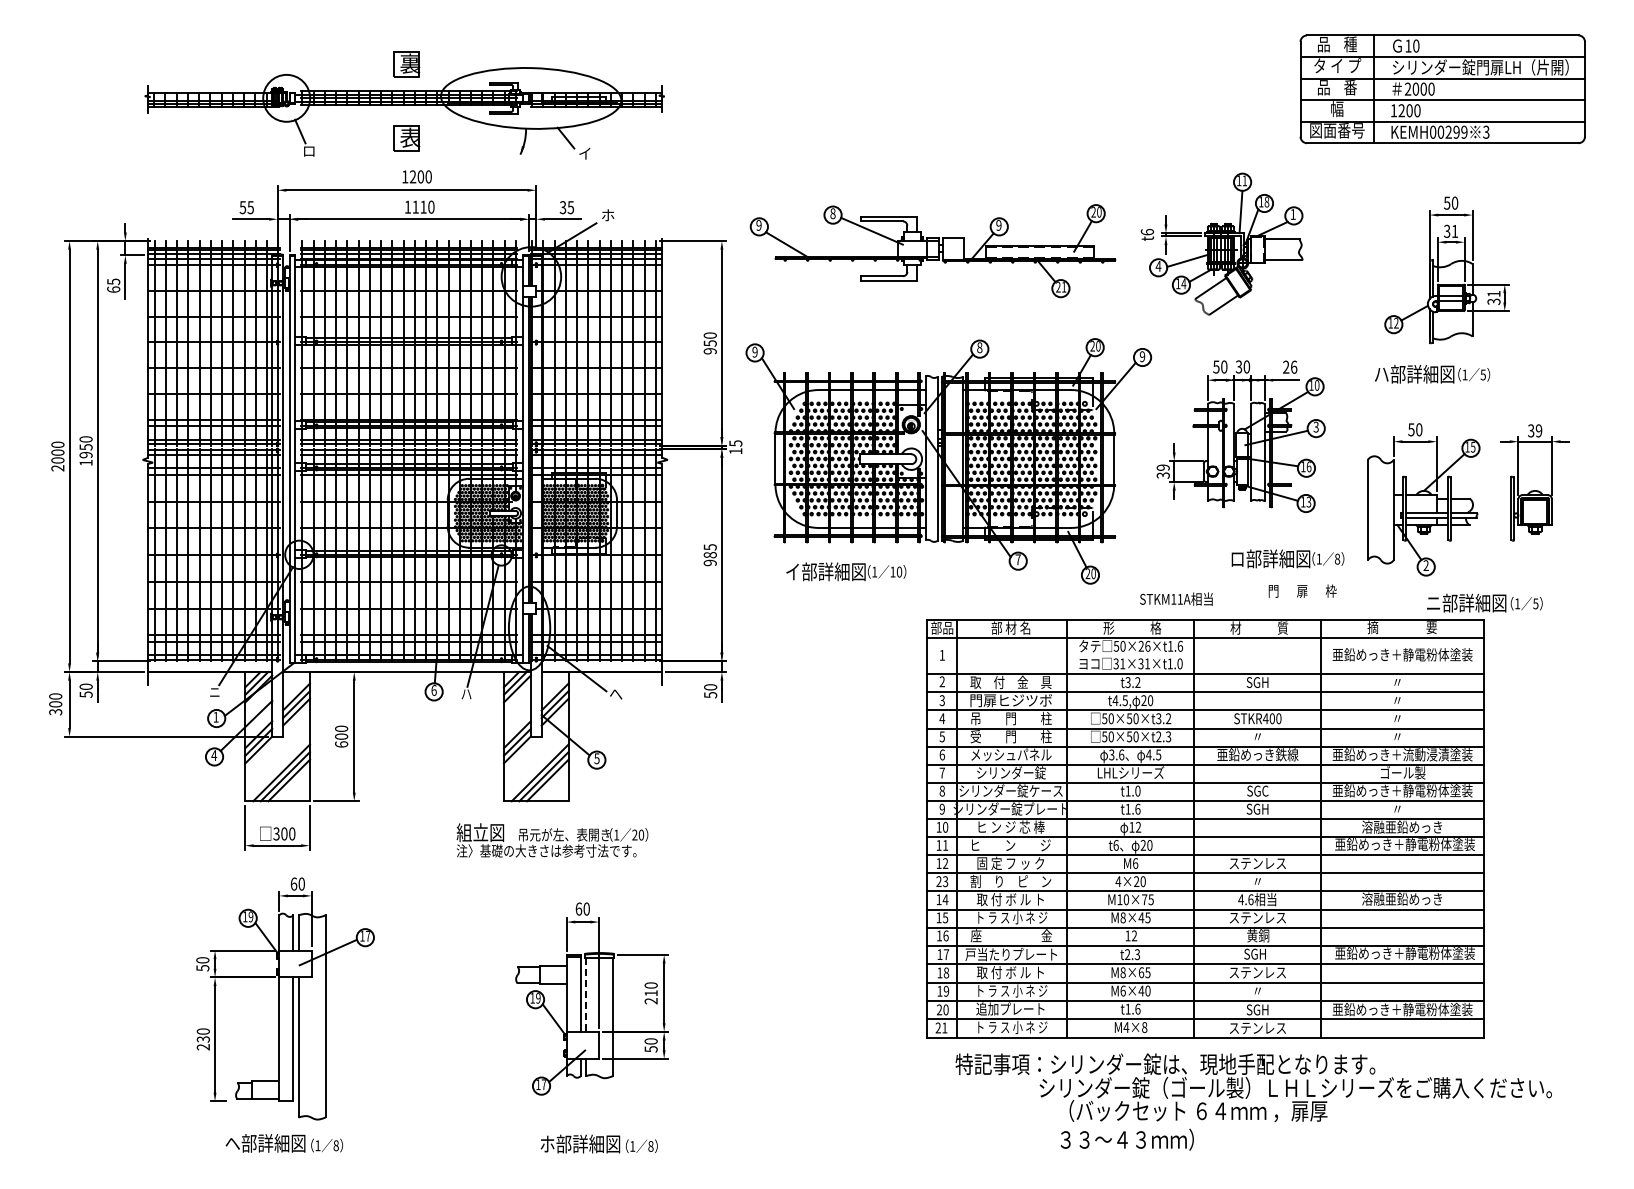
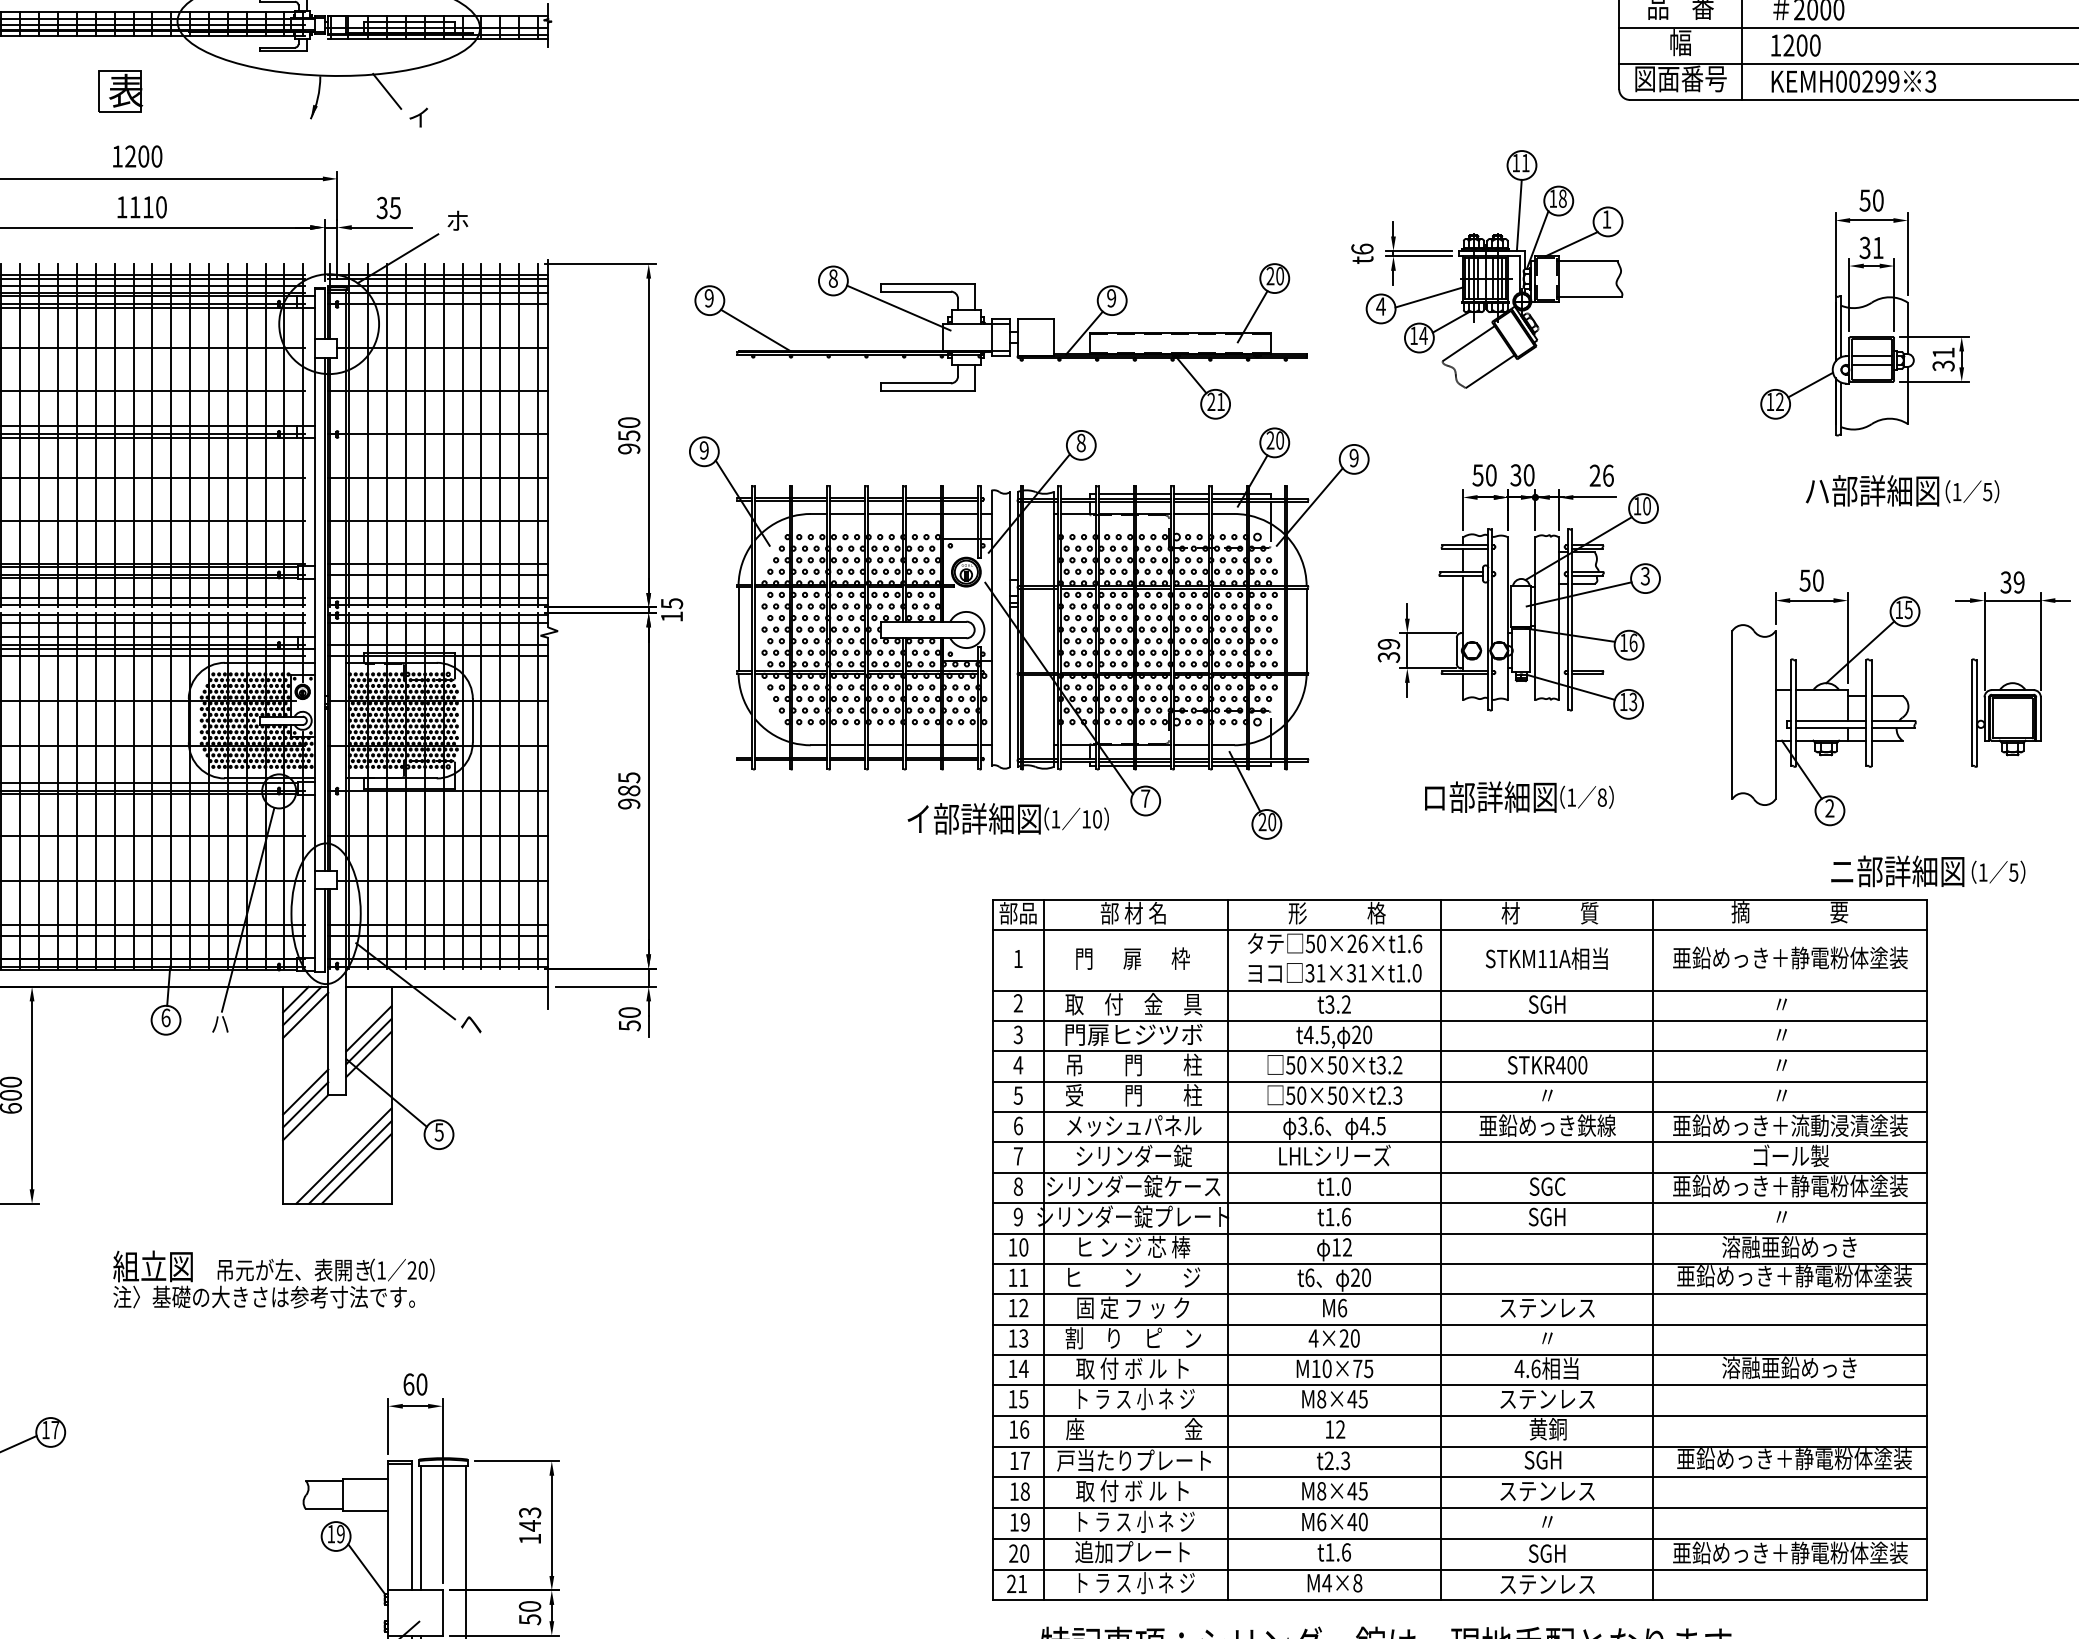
part: (932, 251) -> (1000, 341), moved
text: (1432, 374) -> (1902, 491), moved
text: (1287, 558) -> (1518, 796), moved
text: (846, 571) -> (1008, 818), moved
text: (1302, 590) -> (1132, 957), moved
text: (1176, 598) -> (1546, 957), moved
text: (552, 840) -> (273, 1279), moved
text: (938, 881) -> (1011, 1338), 23 -> 13
text: (1141, 972) -> (1352, 1490), M8×65 -> M8×45
text: (650, 993) -> (528, 1526), 210 -> 143
line: (586, 995) -> (421, 1529), dashed -> solid

